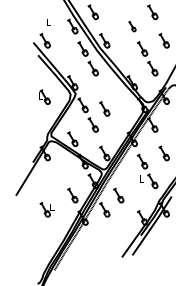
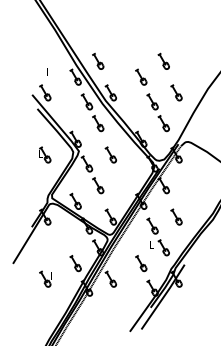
part: (132, 25) -> (141, 76), size x1.43
part: (104, 108) -> (110, 154), moved
part: (118, 195) -> (141, 263), moved

